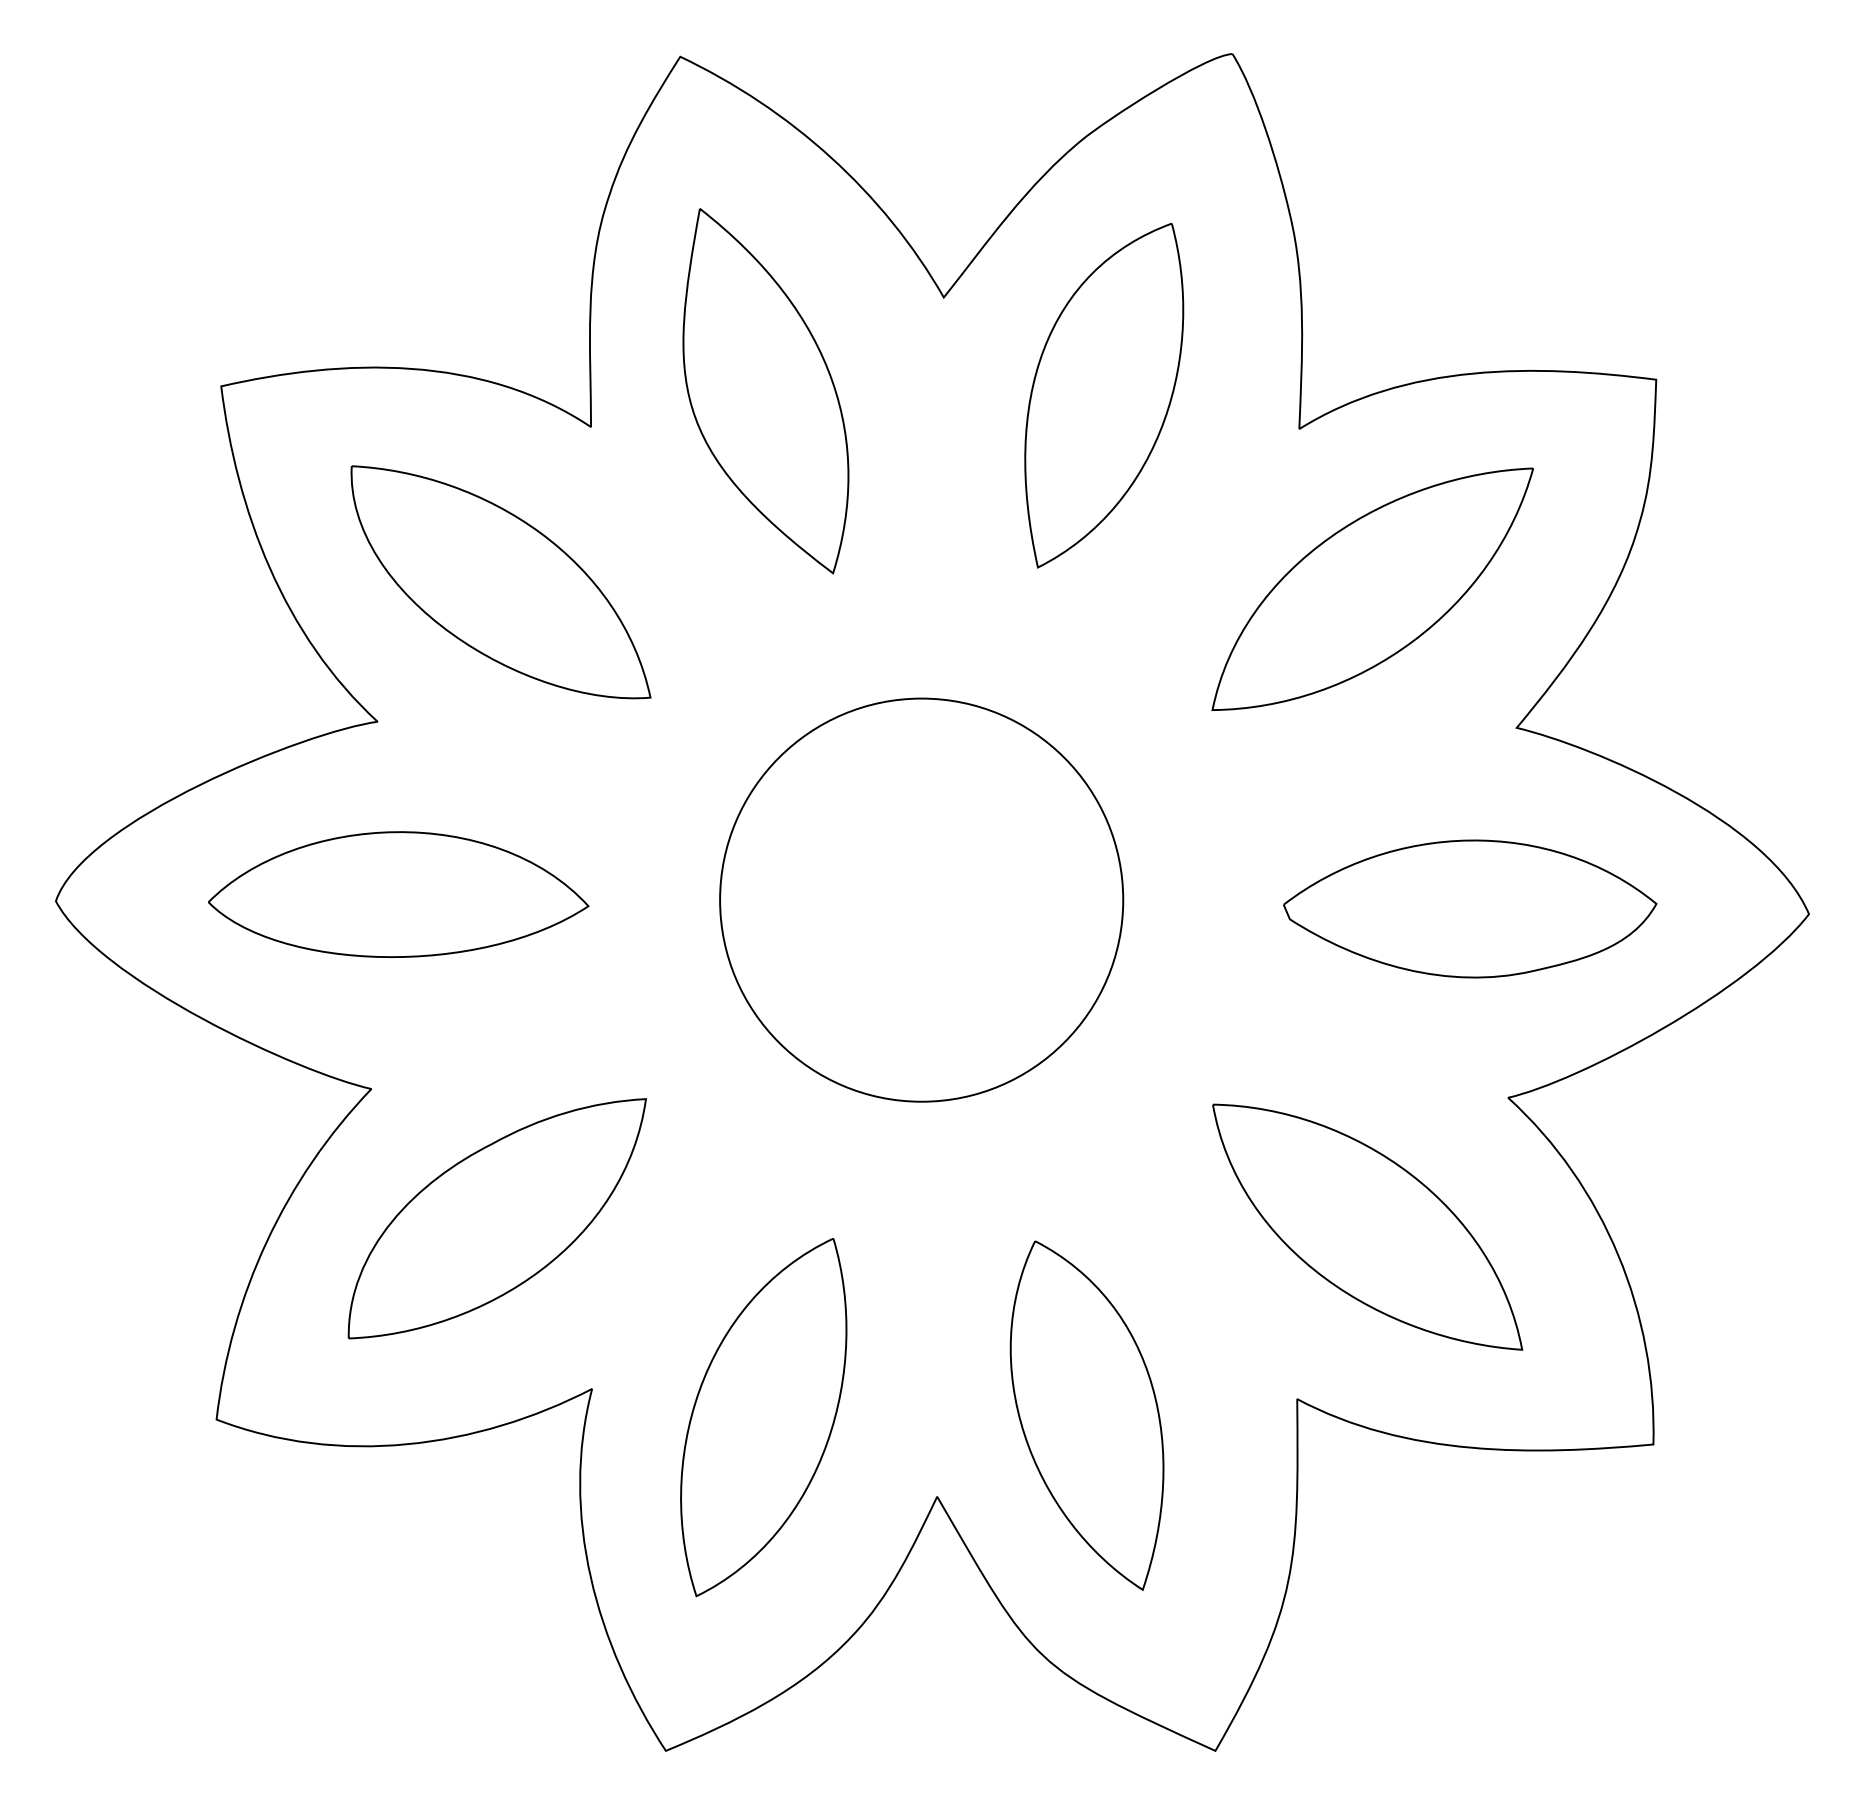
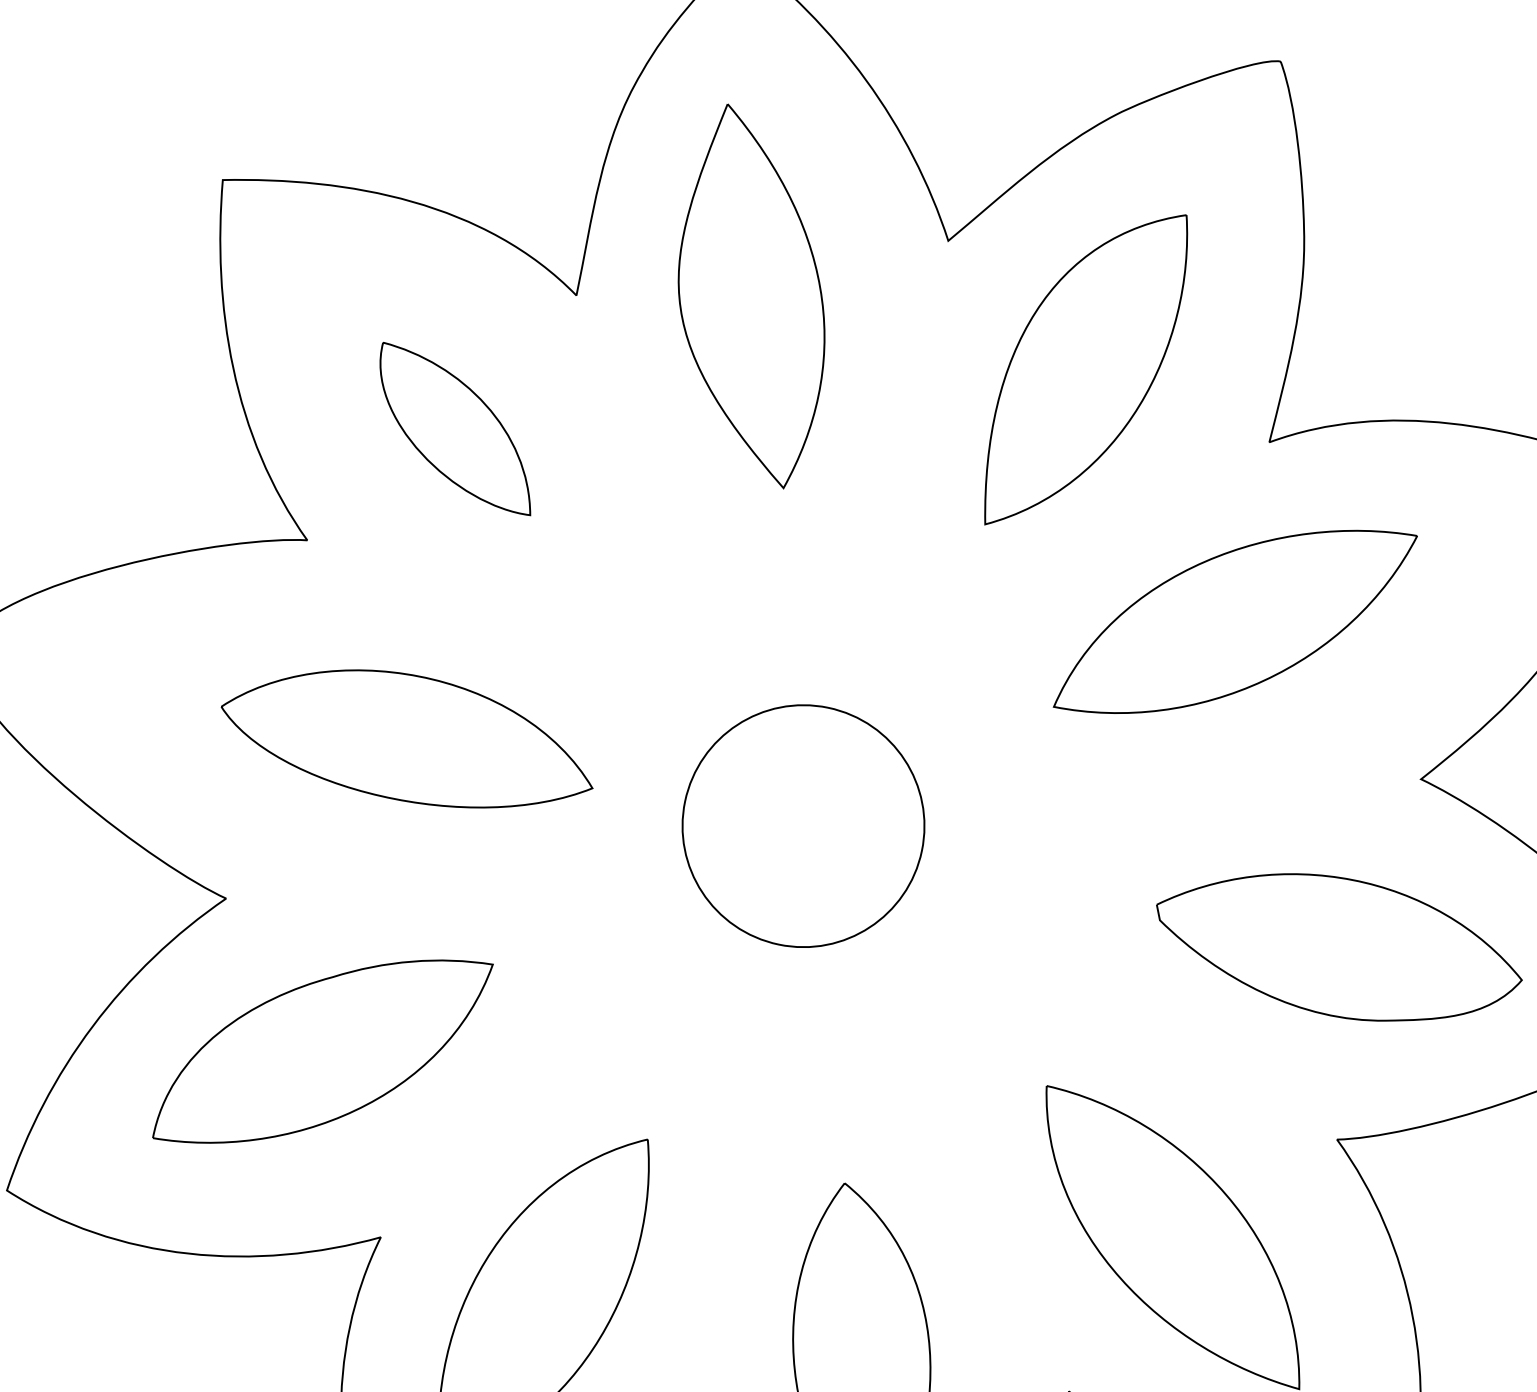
part: (500, 582) -> (456, 429), size x0.6
part: (1372, 588) -> (1235, 620), moved
part: (398, 894) -> (408, 738), moved
part: (921, 899) -> (803, 825), size x0.6

